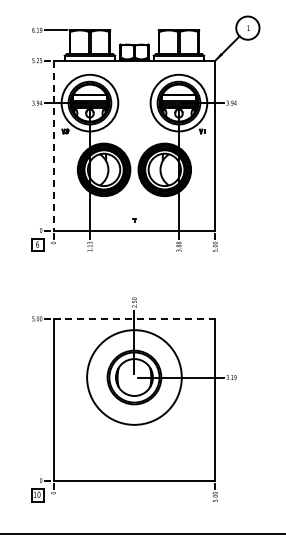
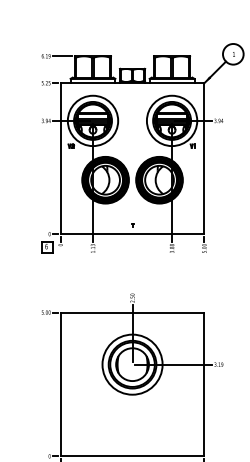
line: (53, 145) -> (60, 158), dashed -> solid
line: (134, 318) -> (132, 312), dashed -> solid
circle: (134, 377) -> (132, 364), size x0.71

